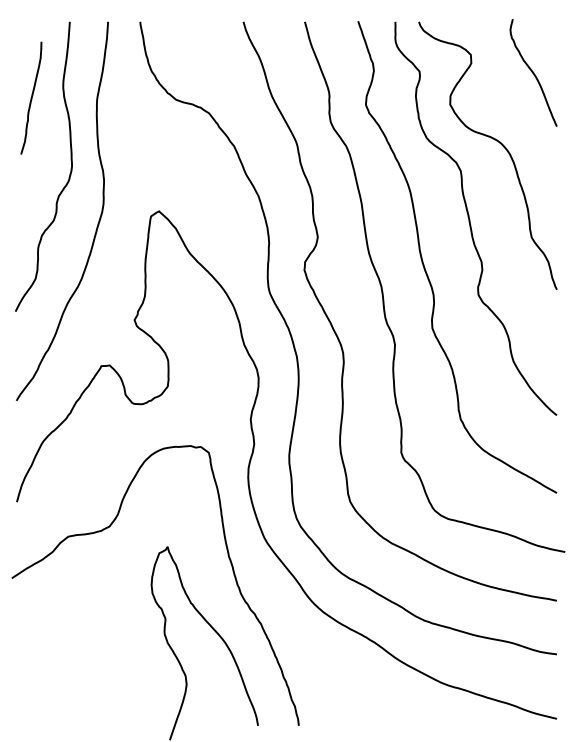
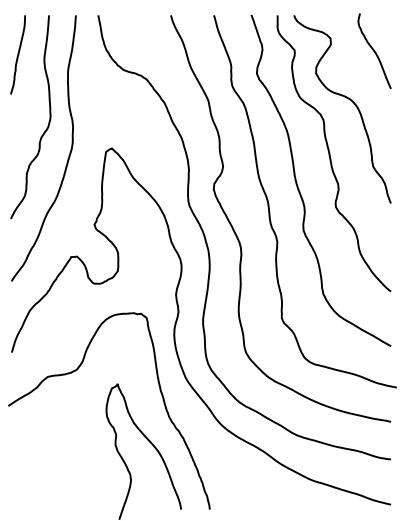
curve: (30, 97) -> (17, 54), moved

